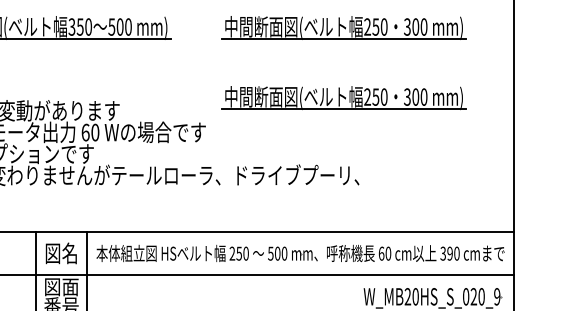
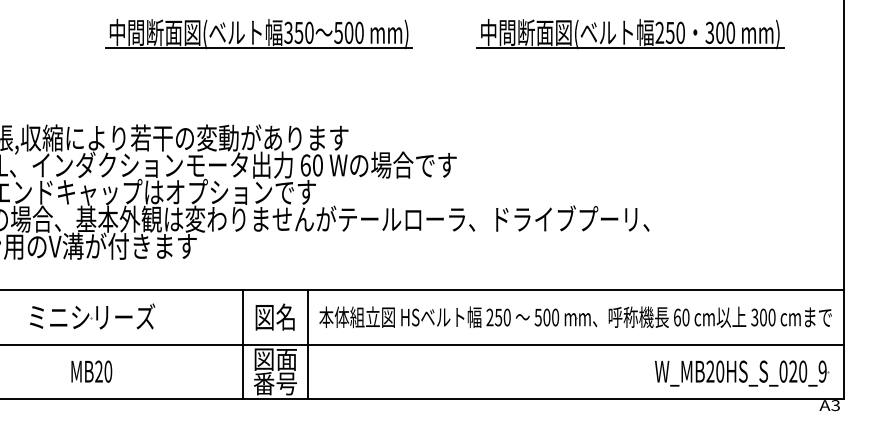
part: (344, 98) -> (630, 122), removed
text: (449, 253) -> (762, 317), 390 -> 300

